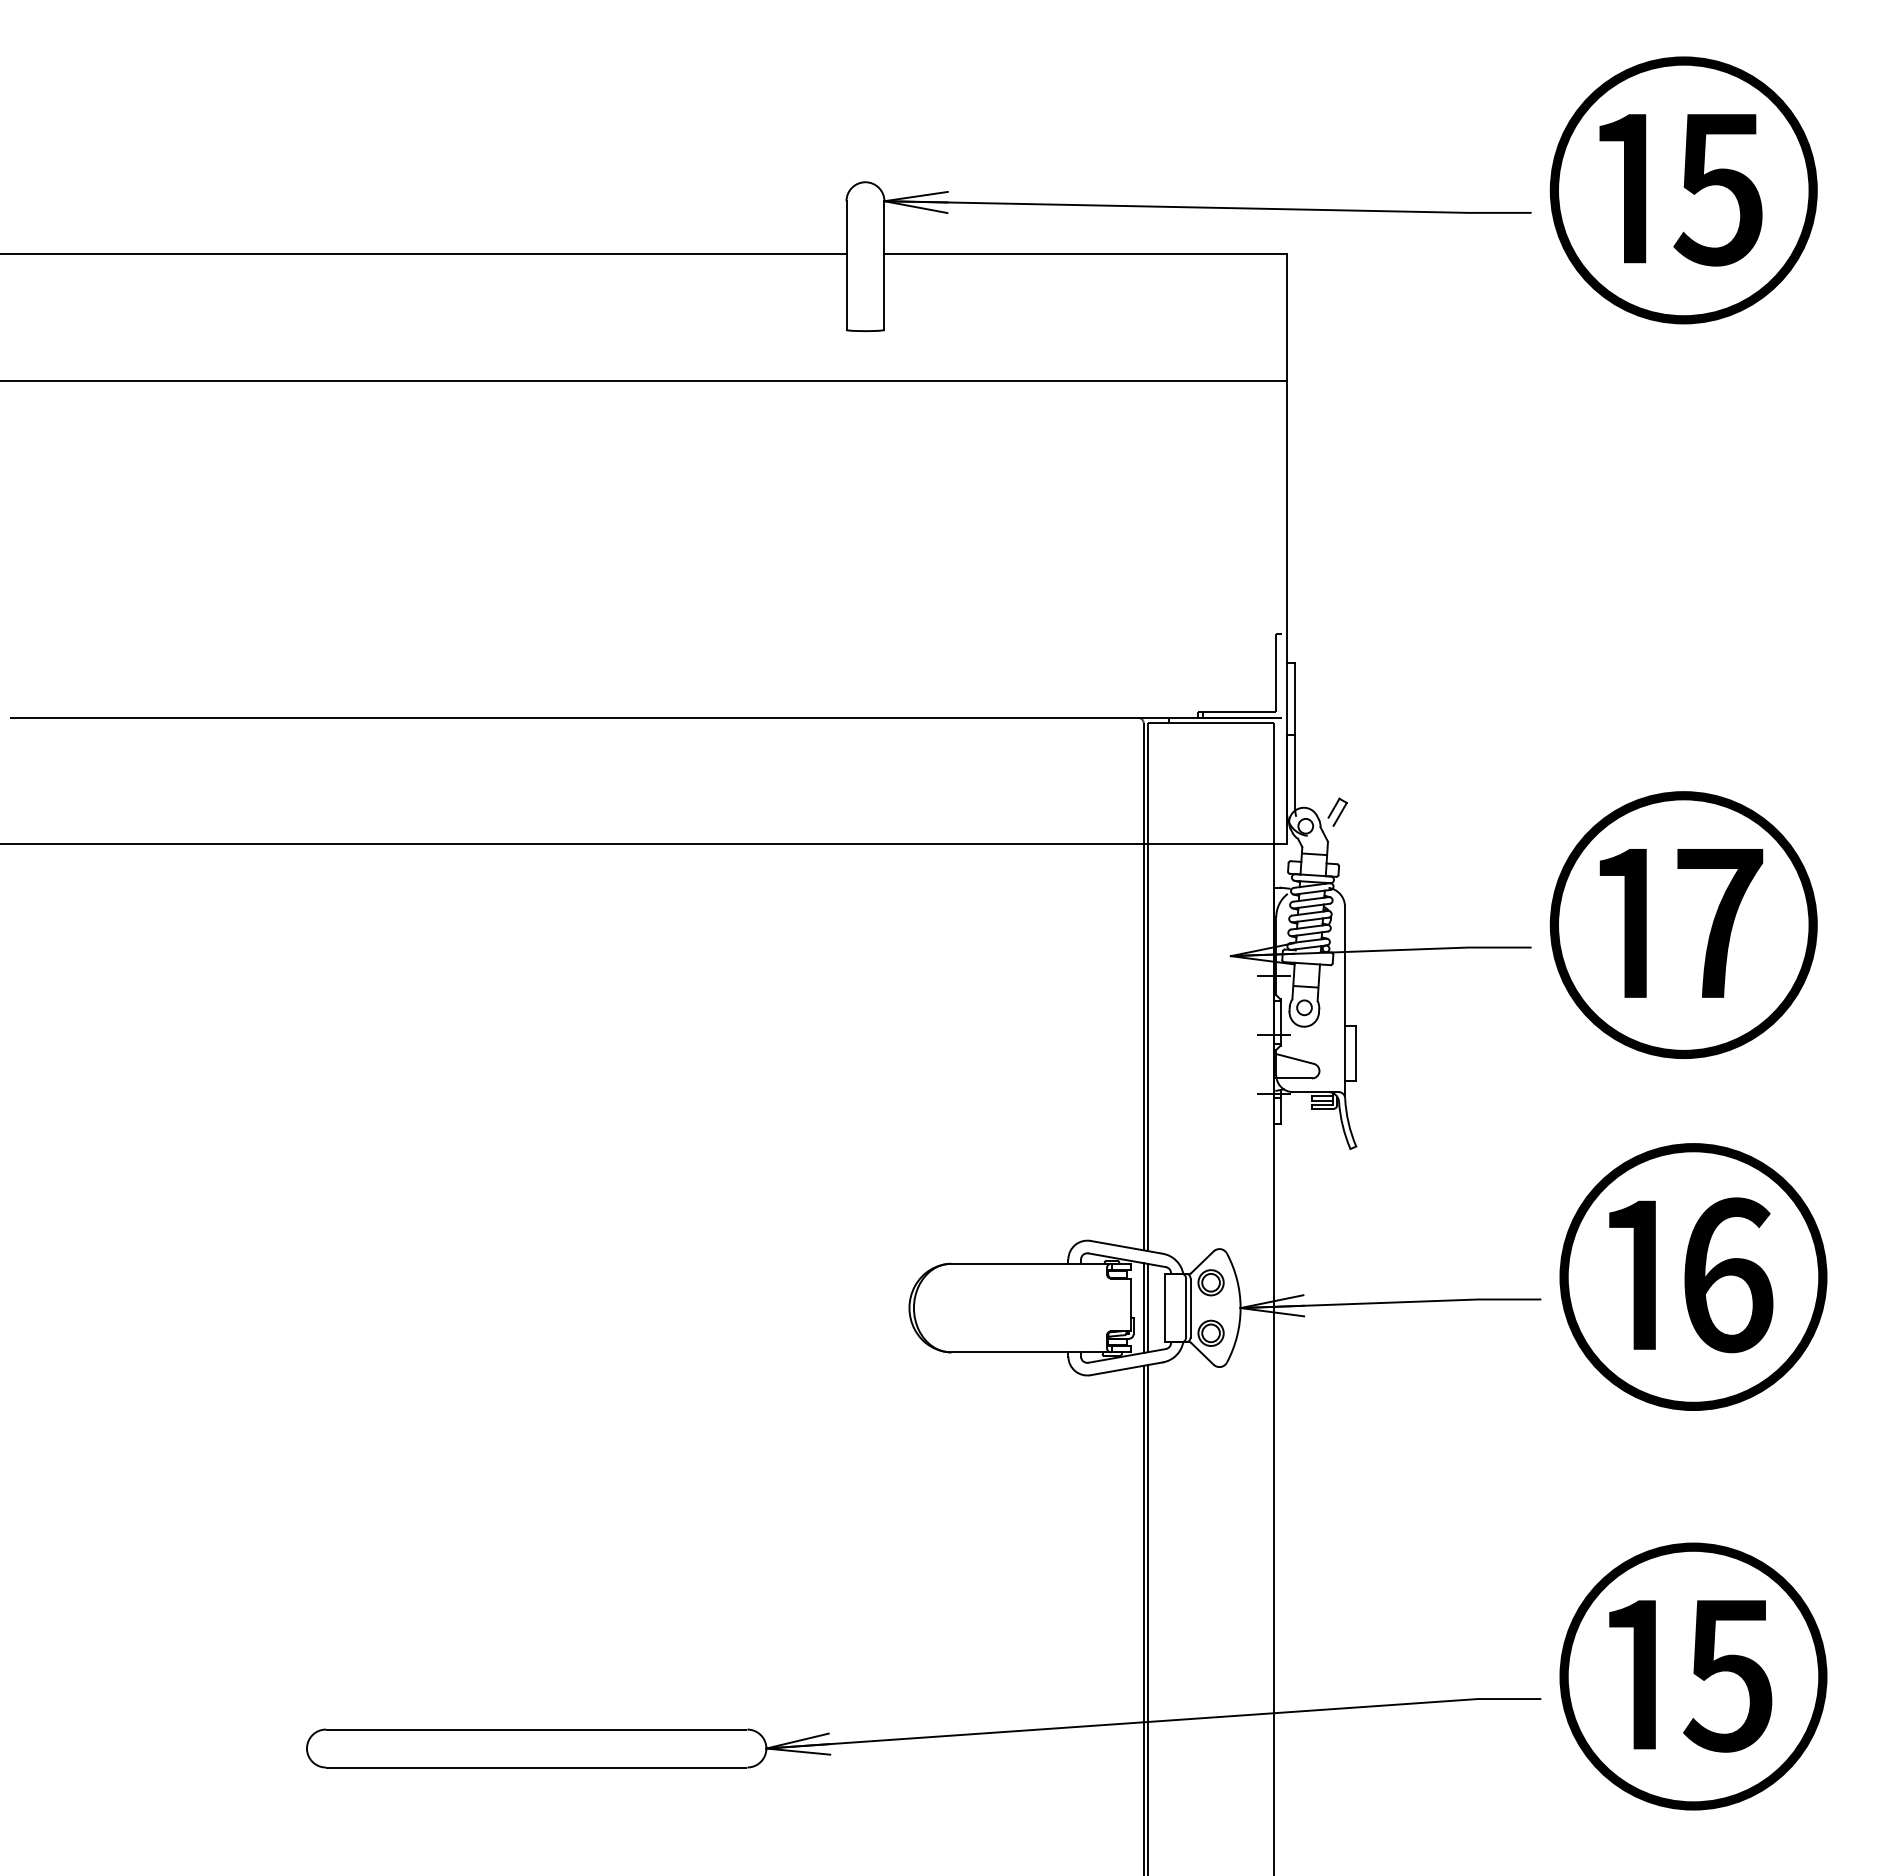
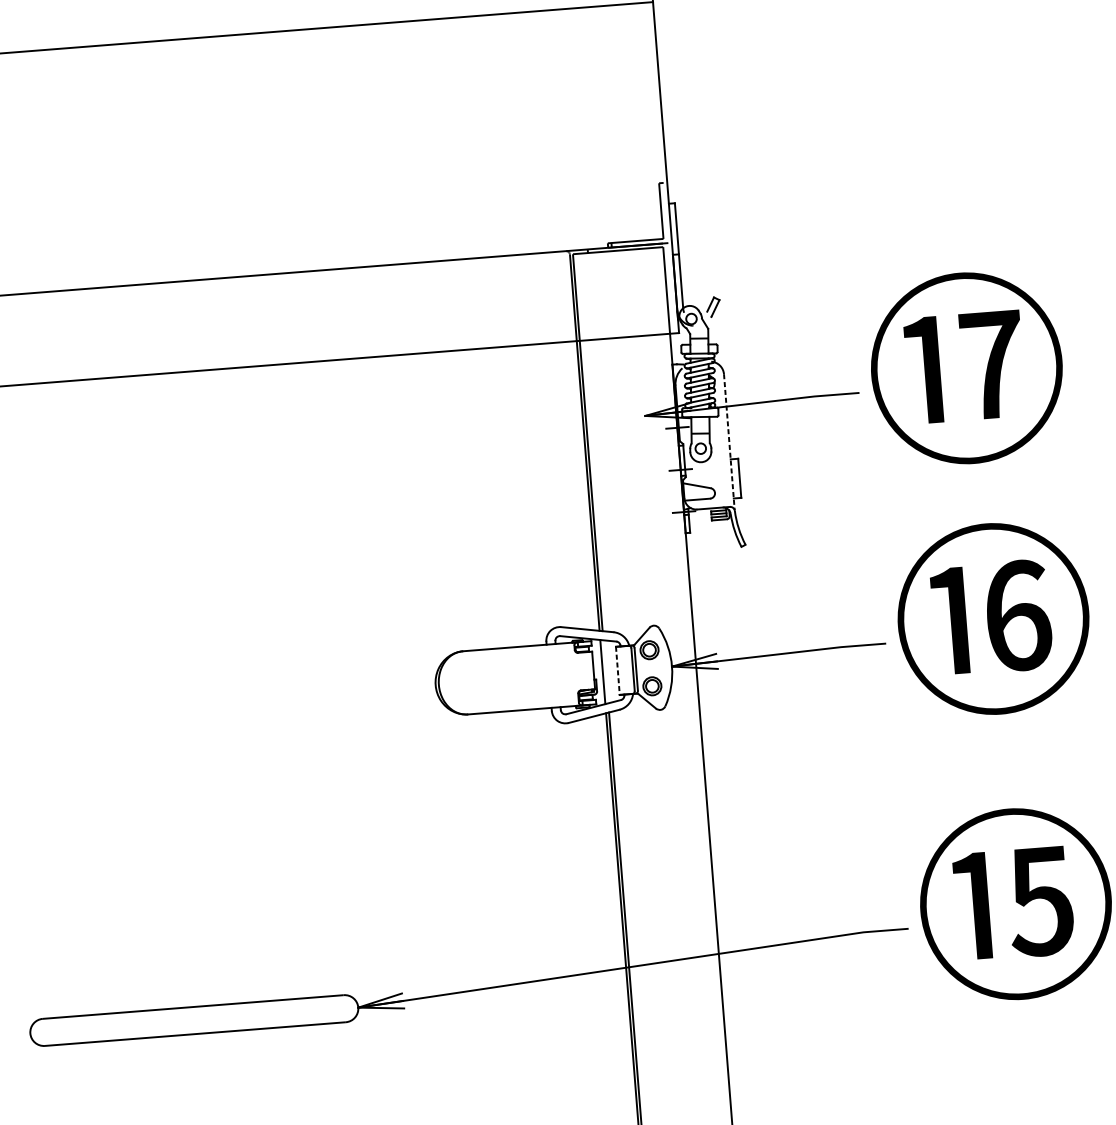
line: (1344, 1002) -> (729, 442), solid -> dashed
line: (1147, 1307) -> (605, 671), removed
line: (1164, 1308) -> (617, 671), solid -> dashed

